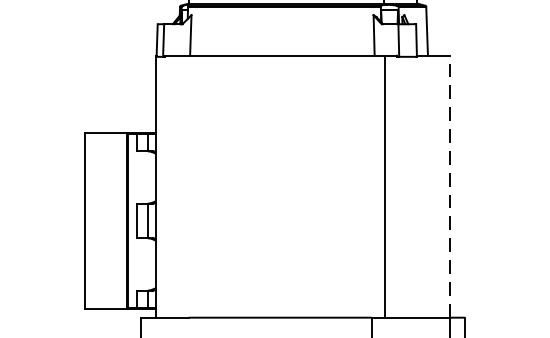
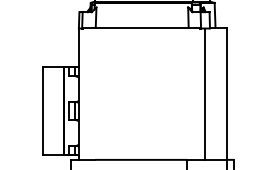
line: (384, 185) -> (204, 93), moved
line: (449, 185) -> (226, 93), dashed -> solid

